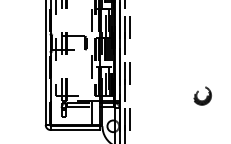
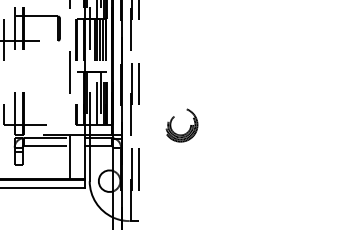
part: (202, 95) -> (181, 124), moved

